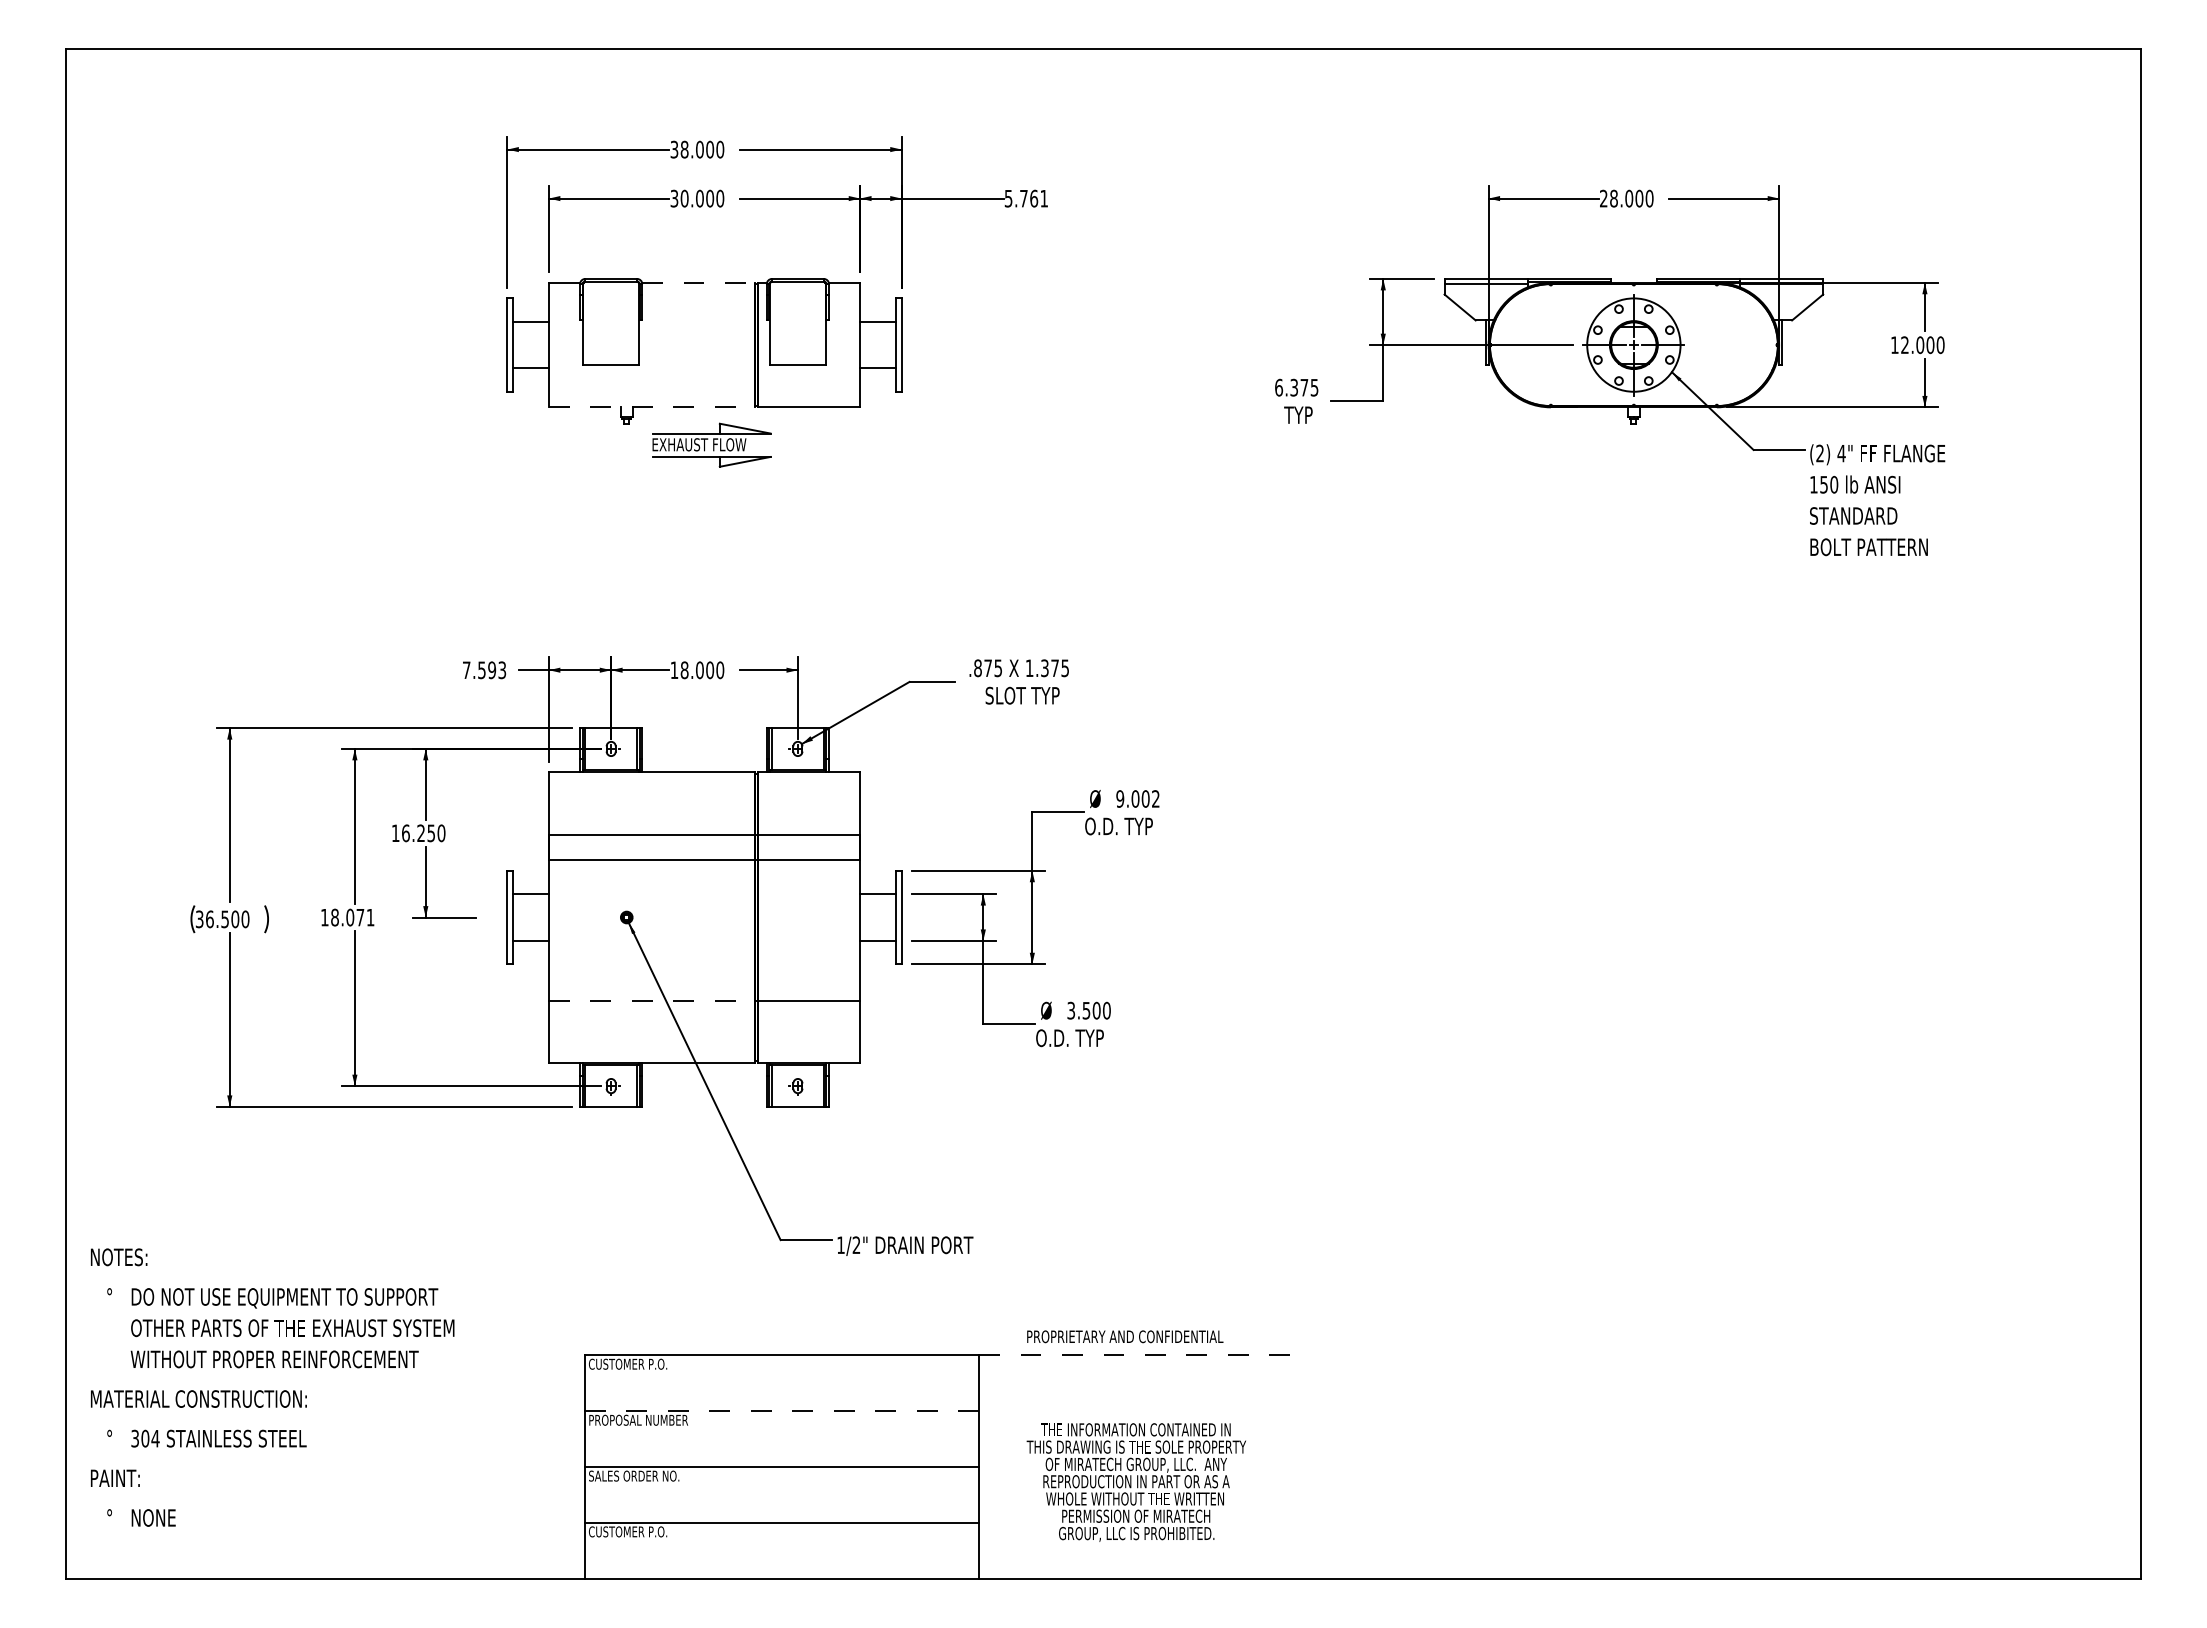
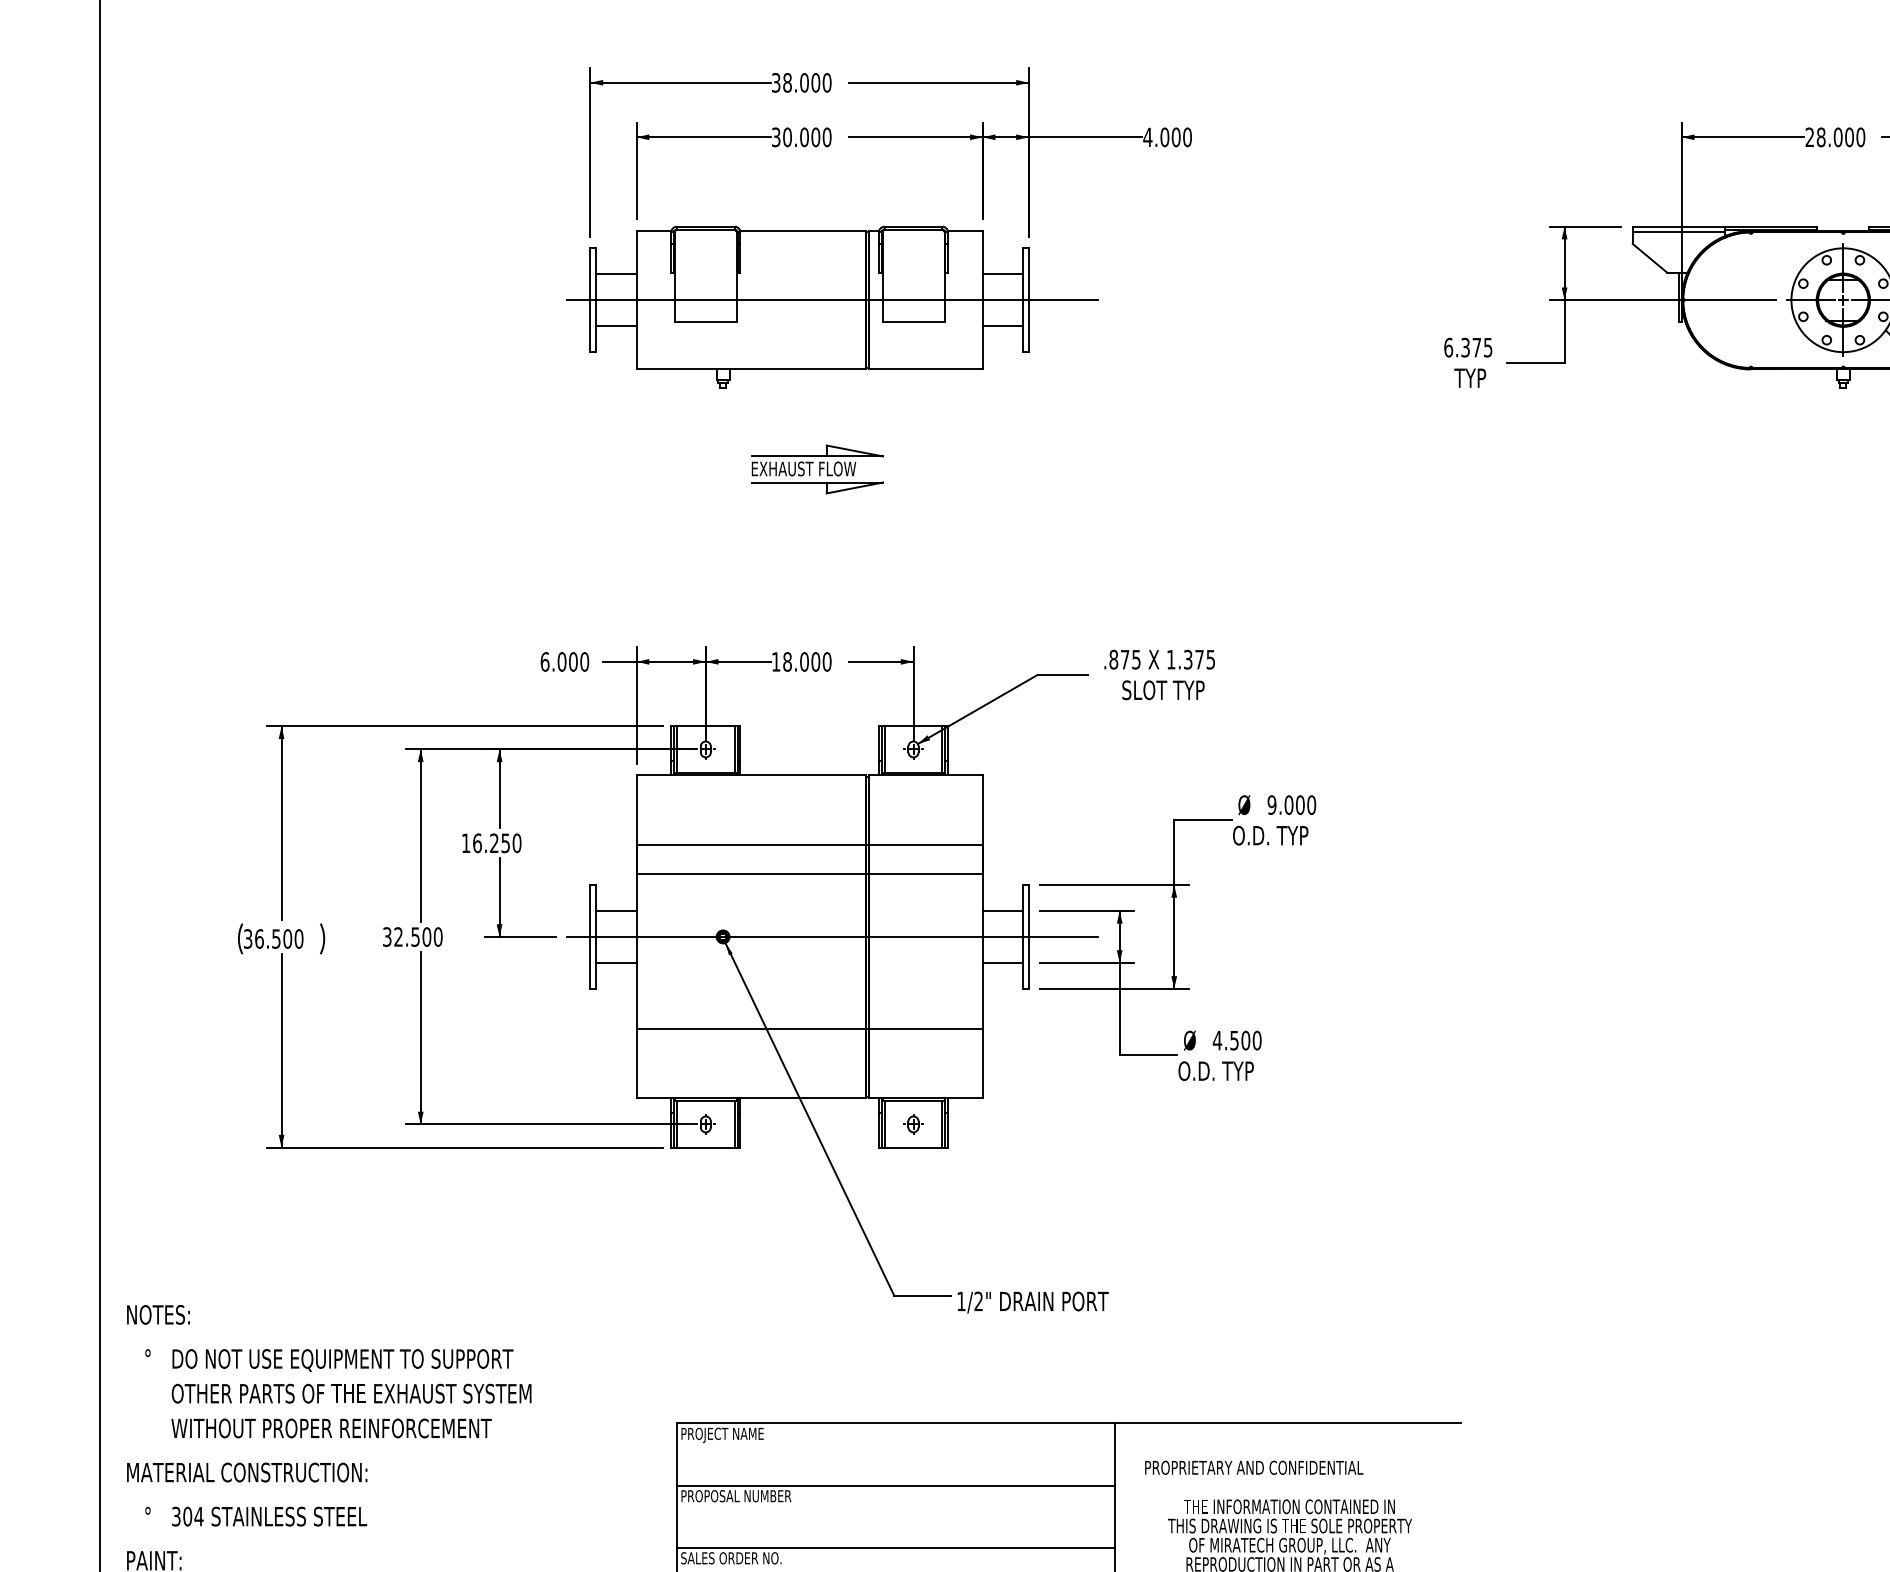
text: (1026, 198) -> (1167, 137), 5.761 -> 4.000
line: (699, 282) -> (804, 230), dashed -> solid
line: (724, 345) -> (831, 300), added
line: (652, 407) -> (751, 369), dashed -> solid
part: (711, 444) -> (817, 468), moved
text: (484, 670) -> (564, 662), 7.593 -> 6.000
text: (1155, 798) -> (1311, 804), 9.002 -> 9.000
text: (347, 917) -> (412, 936), 18.071 -> 32.500
line: (724, 917) -> (831, 936), added
line: (652, 1000) -> (751, 1029), dashed -> solid
text: (1071, 1010) -> (1217, 1040), 3.500 -> 4.500
text: (1125, 1336) -> (1254, 1467), moved
line: (1134, 1354) -> (1287, 1423), dashed -> solid
text: (627, 1365) -> (723, 1435), CUSTOMER P.O. -> PROJECT NAME
line: (781, 1410) -> (895, 1485), dashed -> solid

